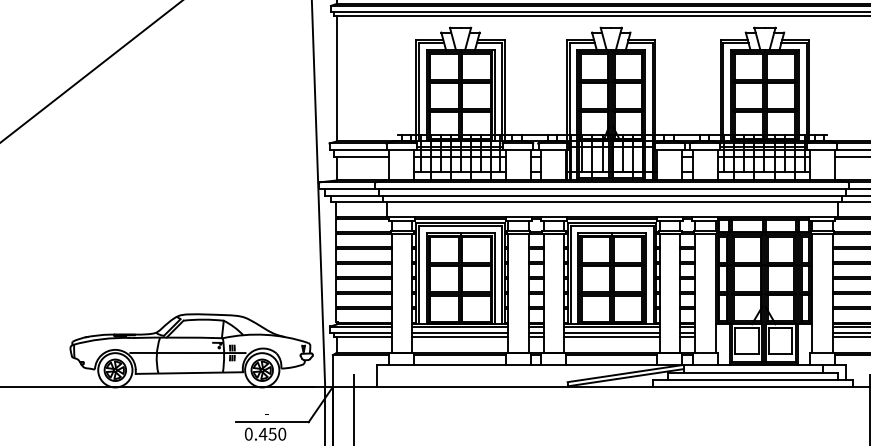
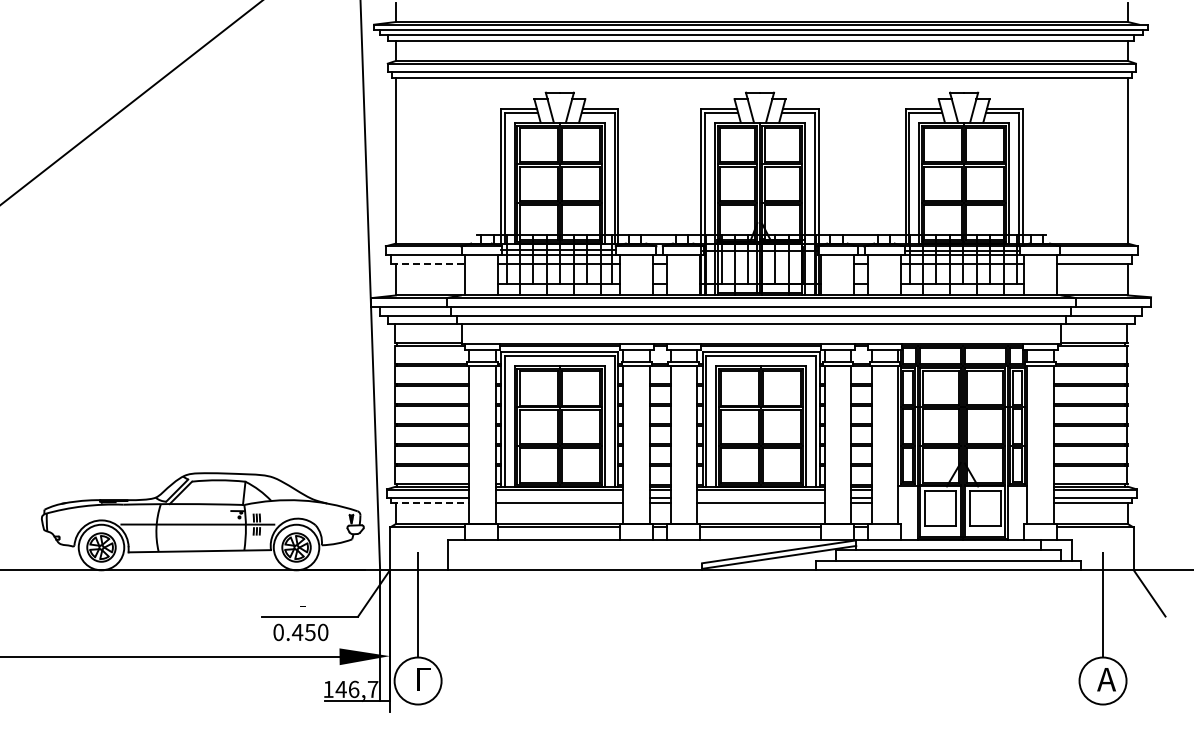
line: (361, 156) -> (428, 263), solid -> dashed
line: (460, 333) -> (559, 498), removed
line: (611, 333) -> (760, 498), removed
line: (363, 336) -> (430, 502), solid -> dashed

